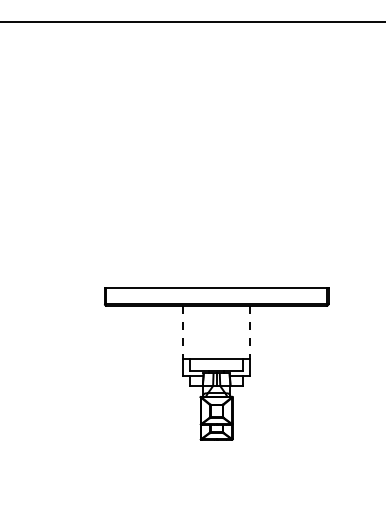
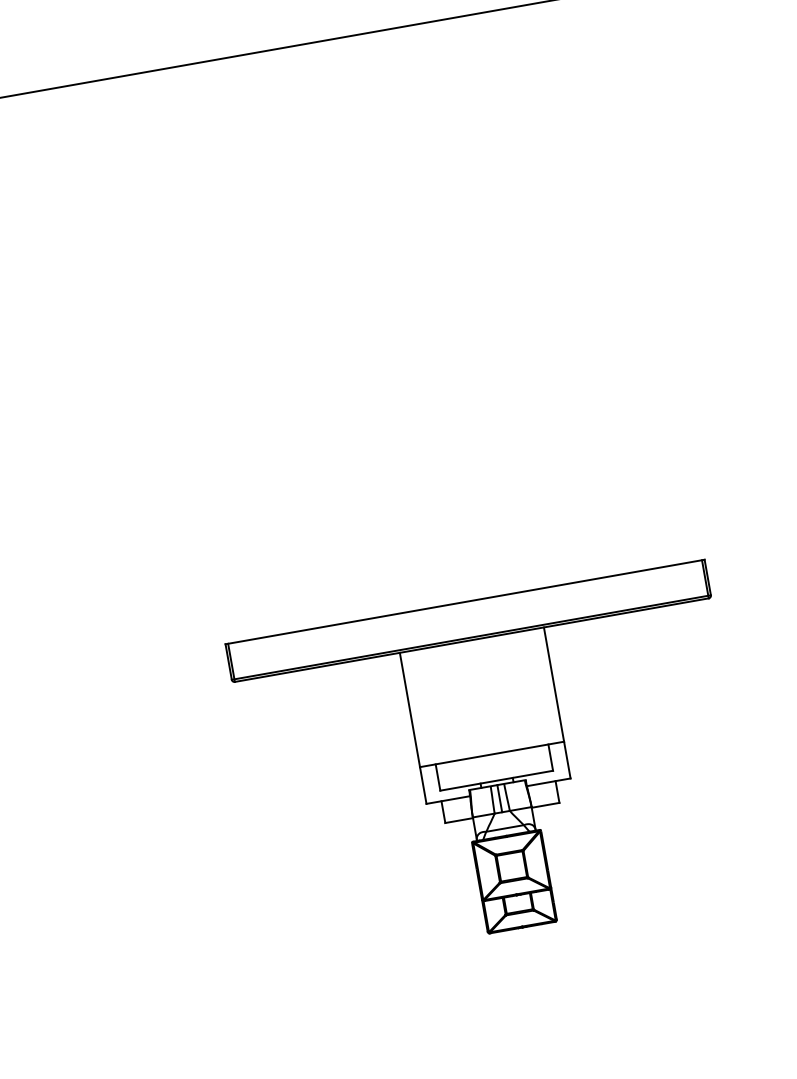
line: (183, 332) -> (411, 710), dashed -> solid
line: (250, 332) -> (554, 685), dashed -> solid

